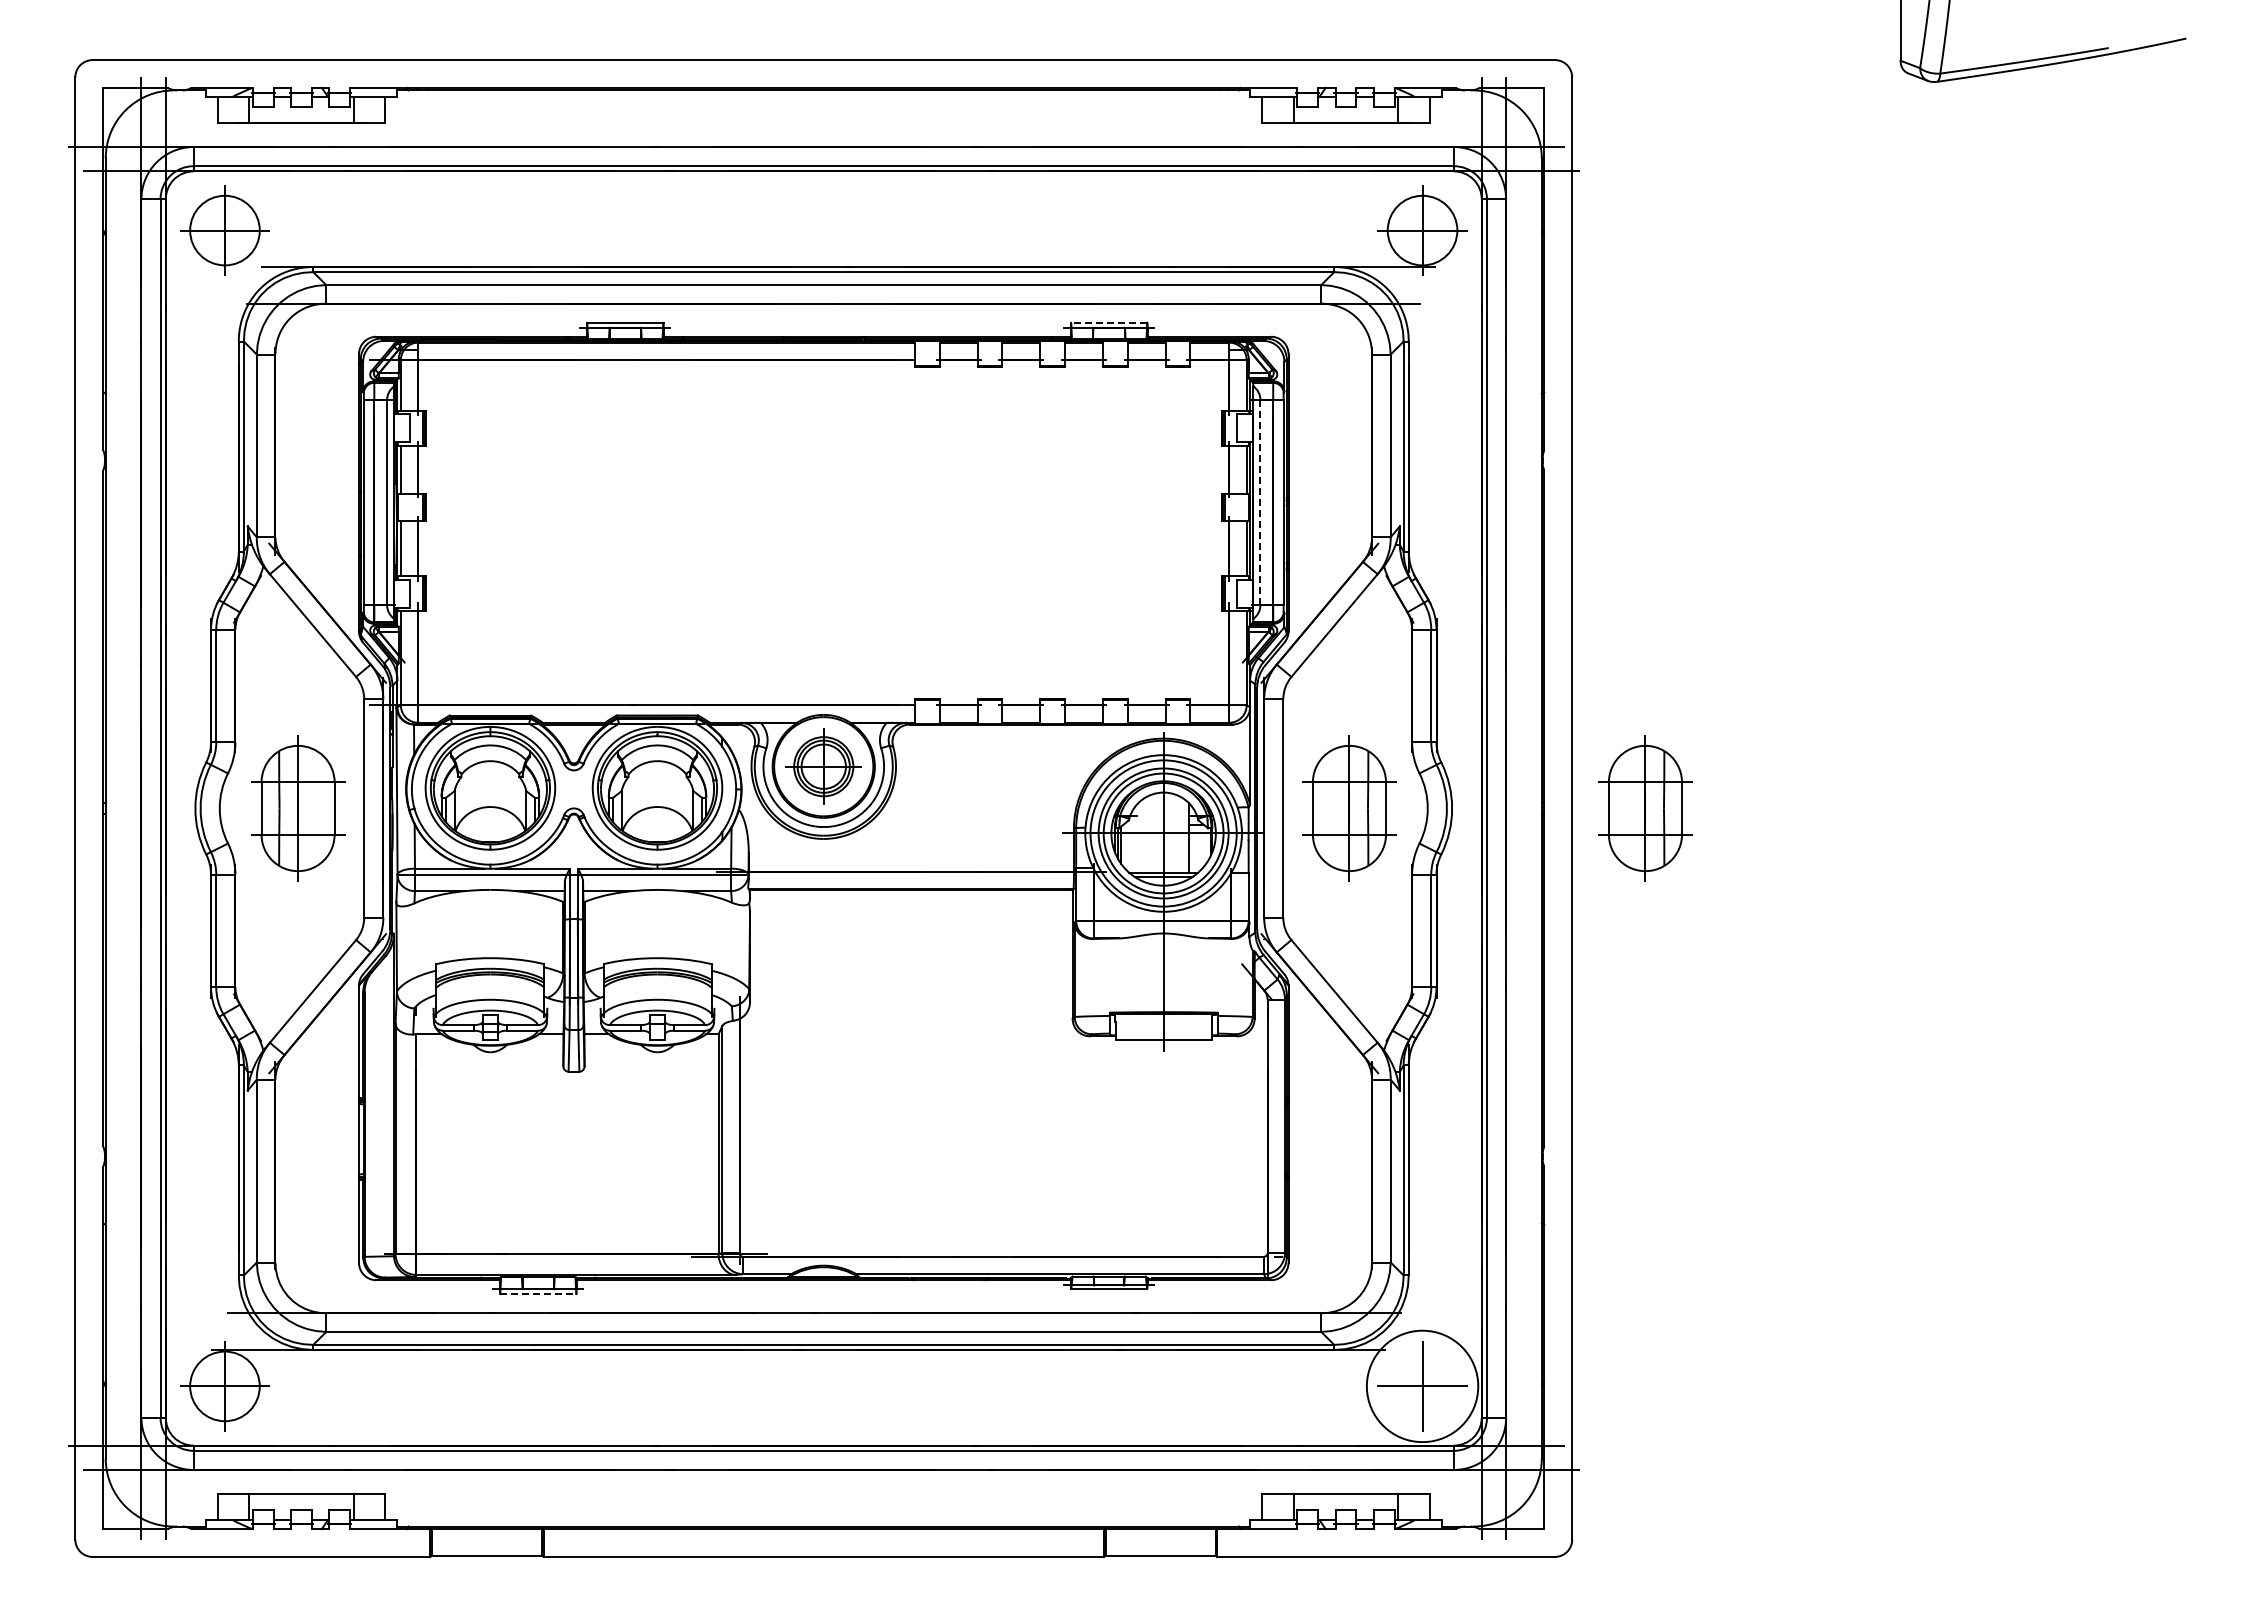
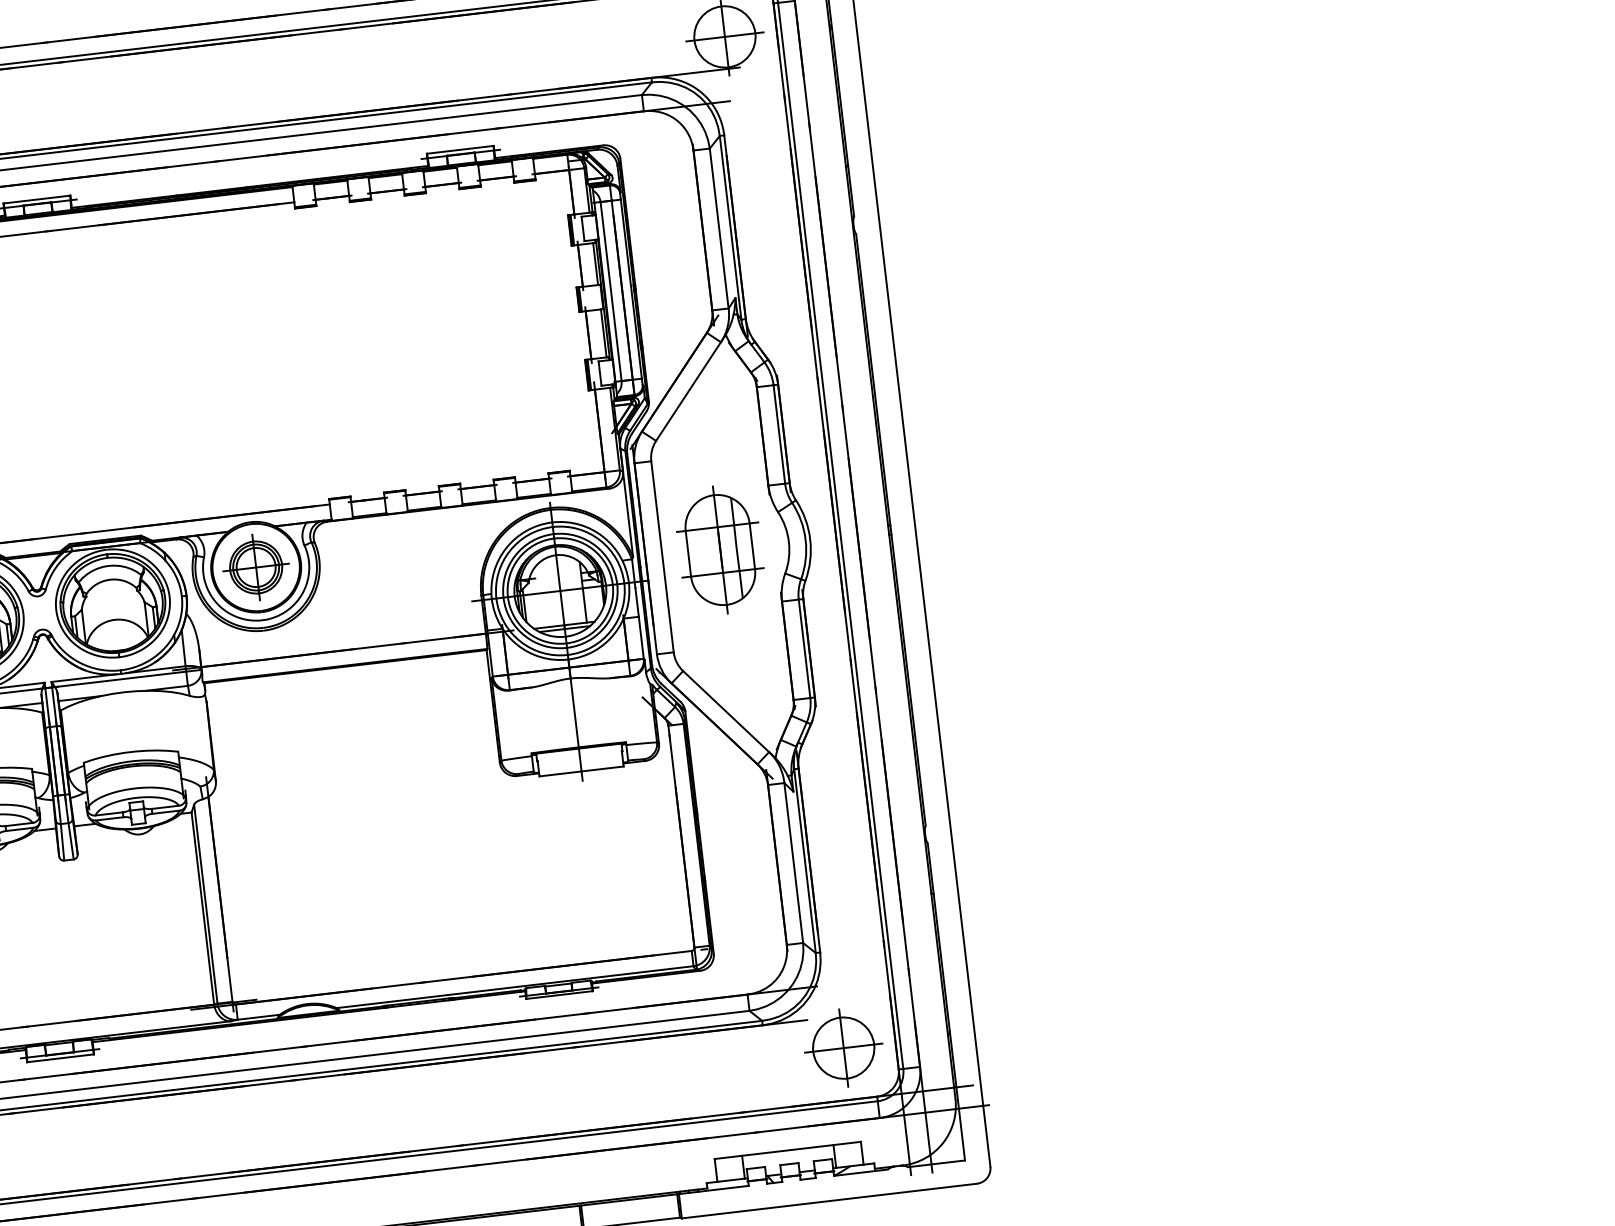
line: (1108, 322) -> (459, 149), dashed -> solid
line: (1260, 503) -> (611, 292), dashed -> solid
part: (1645, 808) -> (979, 519), removed
line: (538, 1294) -> (60, 1058), dashed -> solid
circle: (1422, 1386) -> (843, 1048), size x0.62

